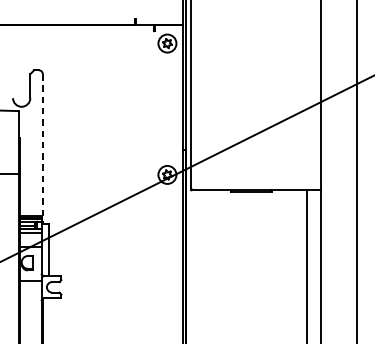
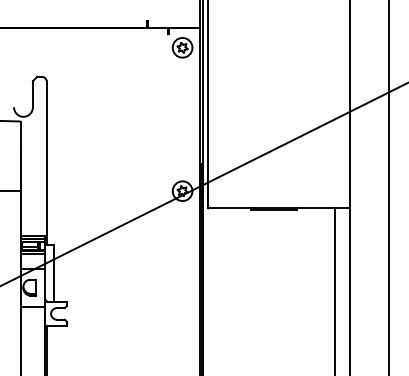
line: (42, 149) -> (46, 163), dashed -> solid

